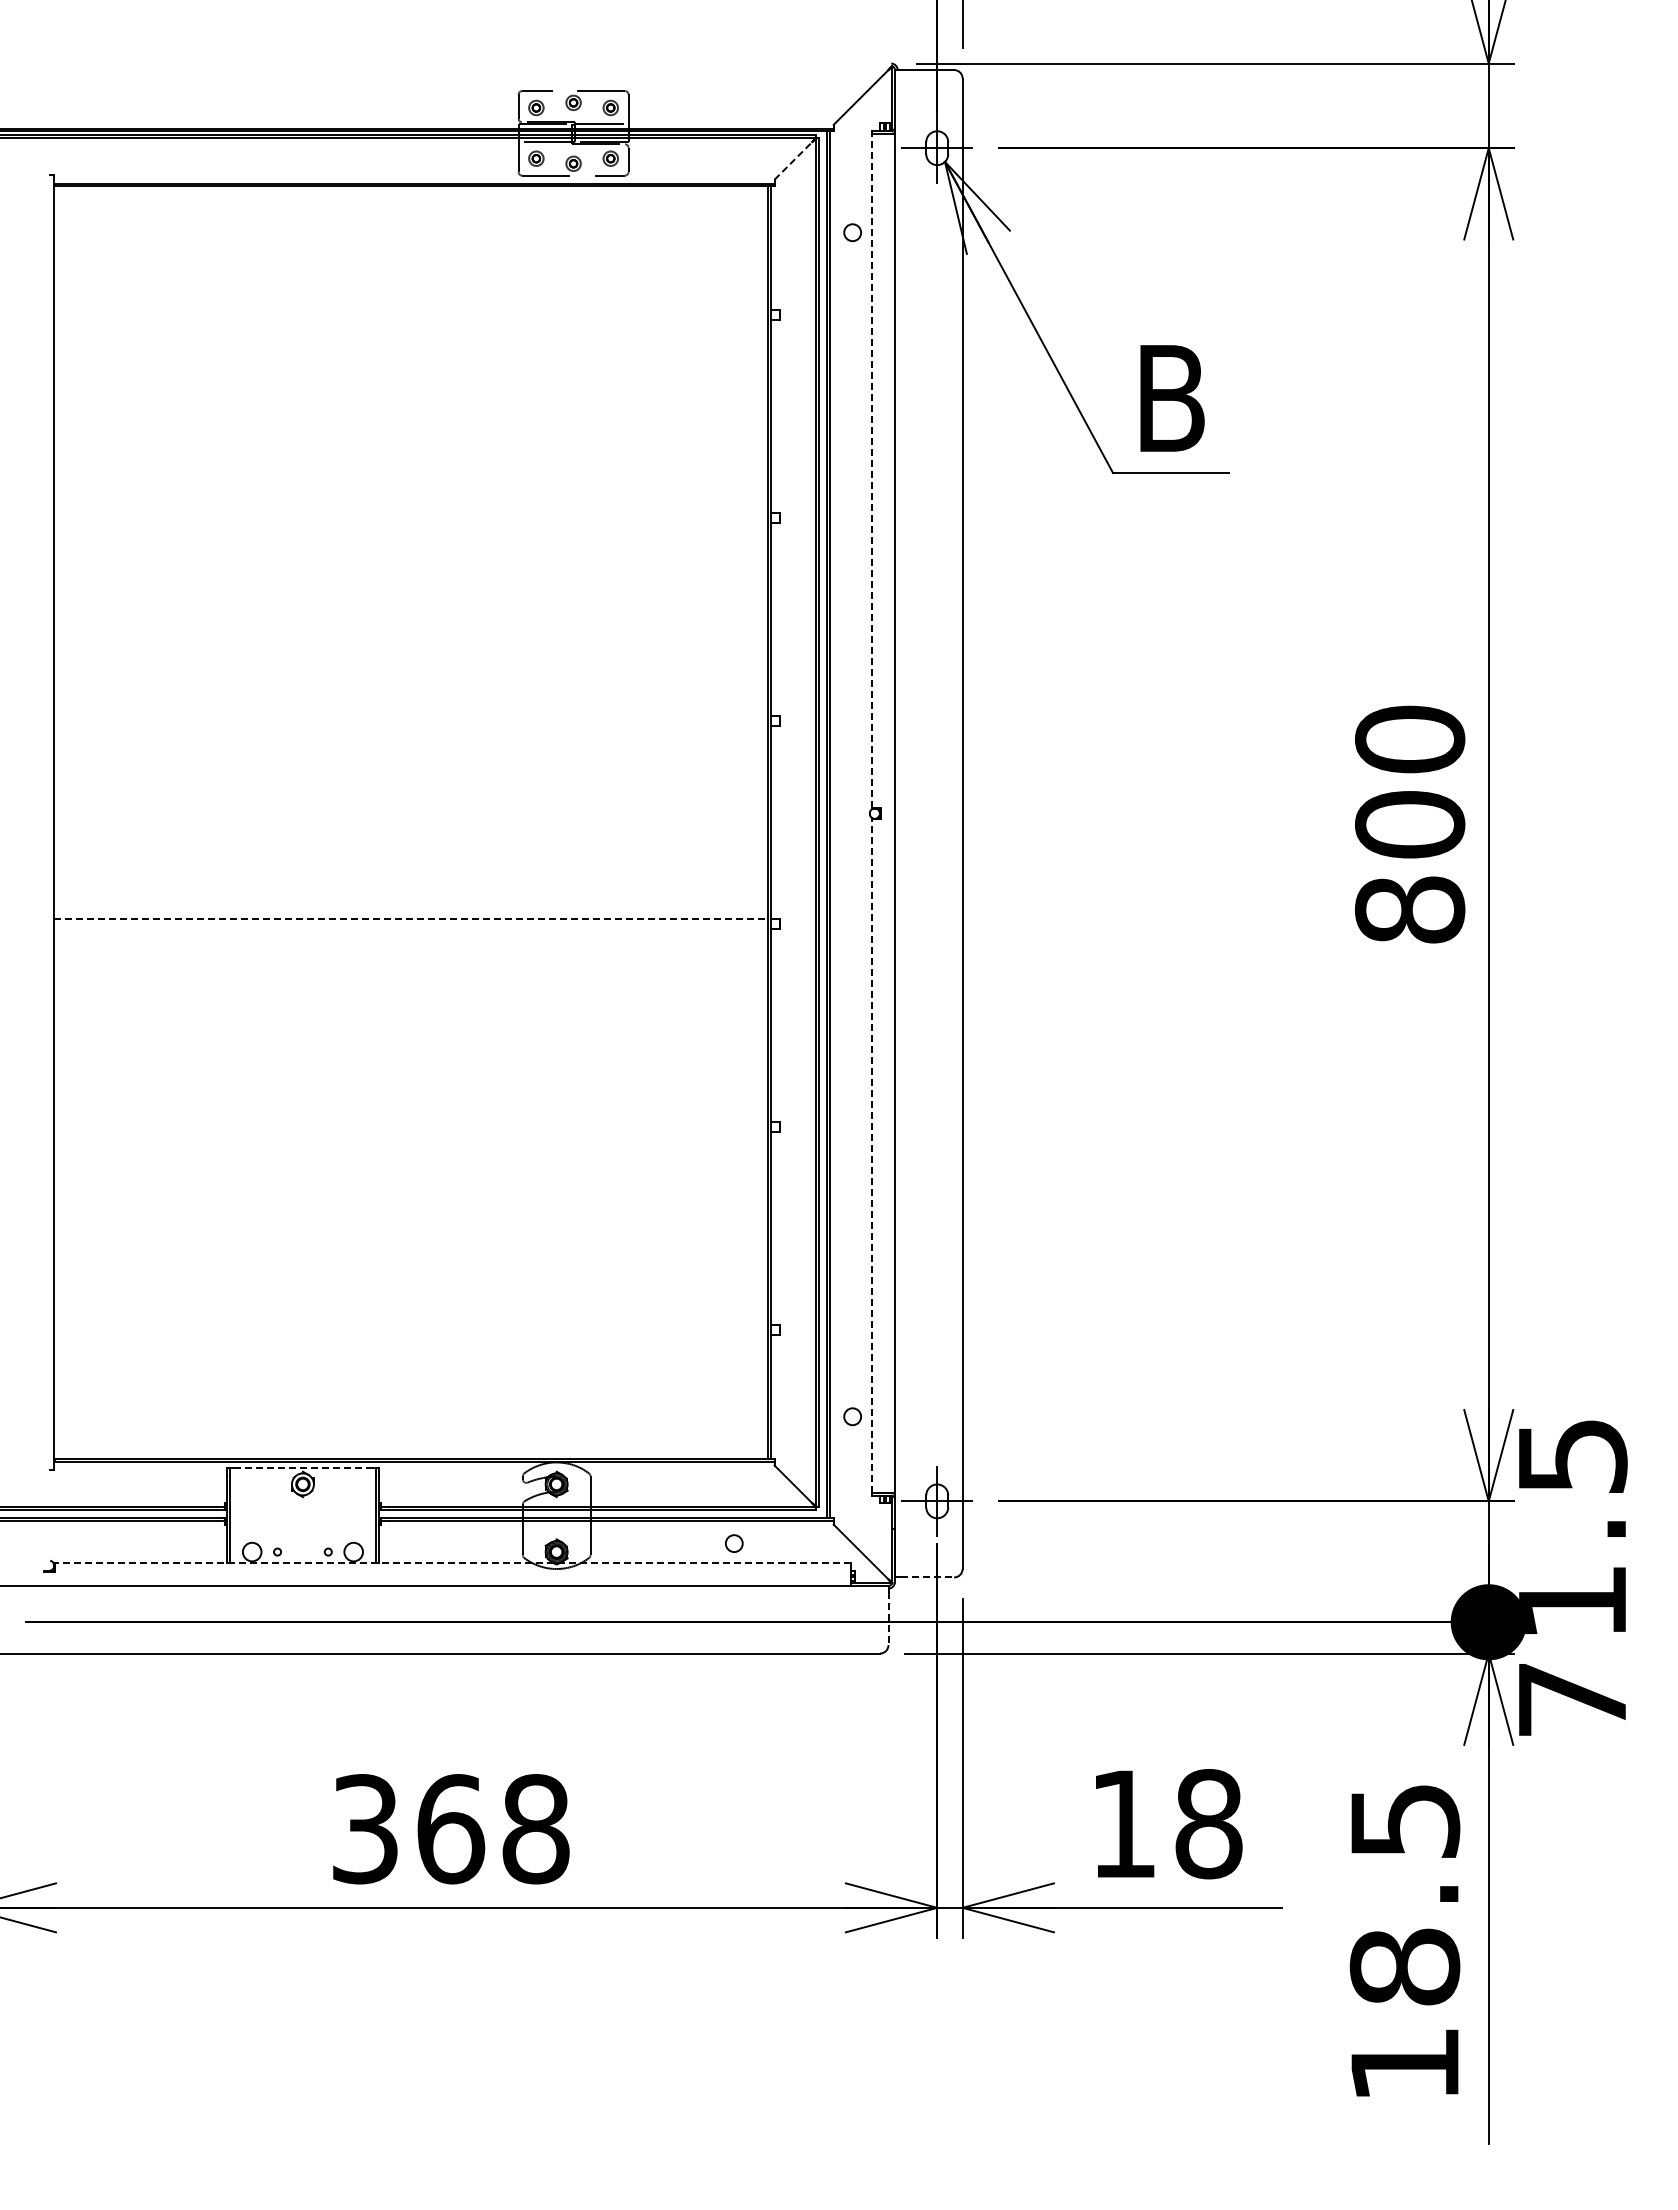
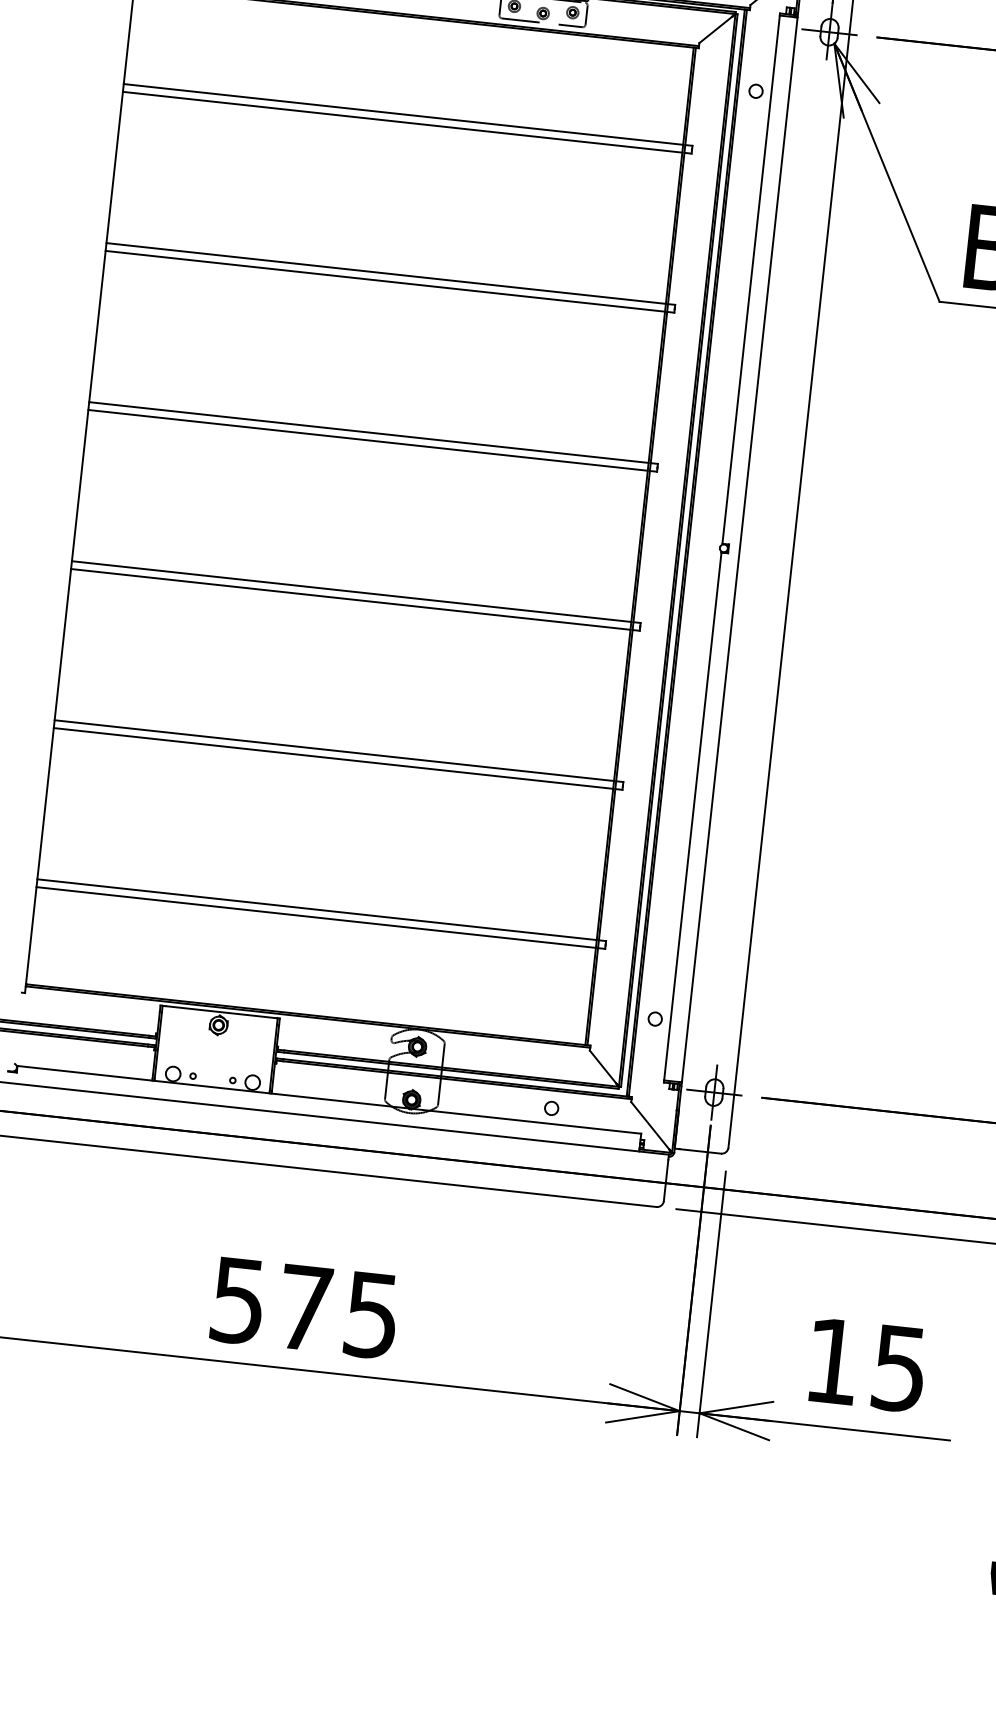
line: (793, 160) -> (715, 29), dashed -> solid
line: (411, 310) -> (403, 114), added
line: (411, 320) -> (402, 122), added
line: (872, 470) -> (751, 279), dashed -> solid
line: (411, 513) -> (386, 273), added
line: (411, 523) -> (385, 281), added
line: (411, 716) -> (369, 432), added
line: (411, 726) -> (368, 440), added
line: (411, 919) -> (351, 591), dashed -> solid
line: (411, 929) -> (351, 599), added
line: (411, 1122) -> (334, 750), added
line: (411, 1132) -> (333, 758), added
line: (872, 1156) -> (692, 816), dashed -> solid
line: (411, 1325) -> (317, 910), added
line: (411, 1335) -> (316, 917), added
line: (302, 1467) -> (219, 1012), dashed -> solid
line: (452, 1563) -> (329, 1100), dashed -> solid
line: (928, 1577) -> (700, 1151), dashed -> solid
line: (888, 1619) -> (666, 1181), dashed -> solid
text: (1208, 1824) -> (899, 1368), 18 -> 15
text: (451, 1829) -> (305, 1308), 368 -> 575

